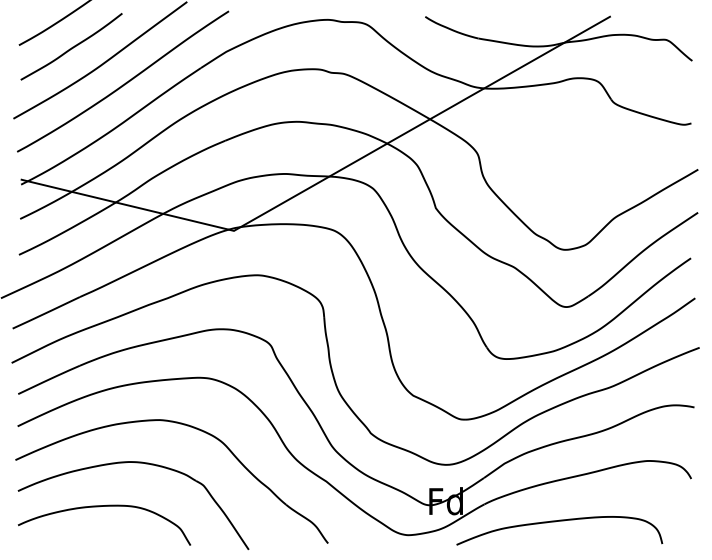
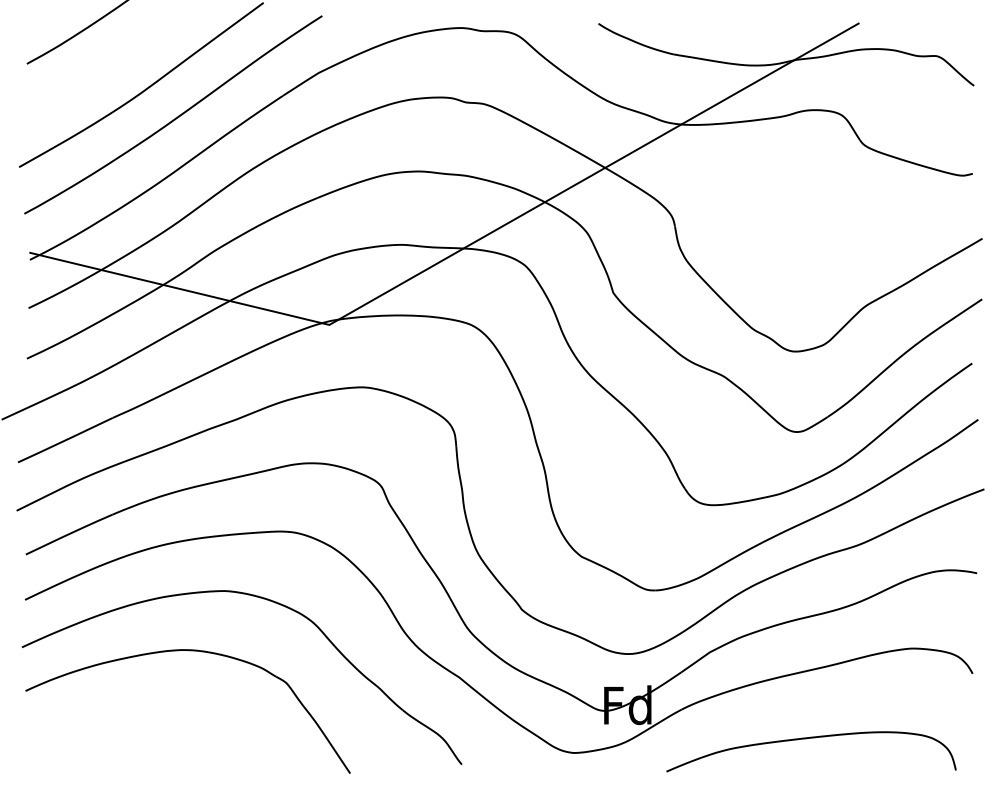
curve: (71, 47) -> (100, 67), removed
curve: (99, 507) -> (140, 713), removed
curve: (559, 521) -> (811, 738), moved

